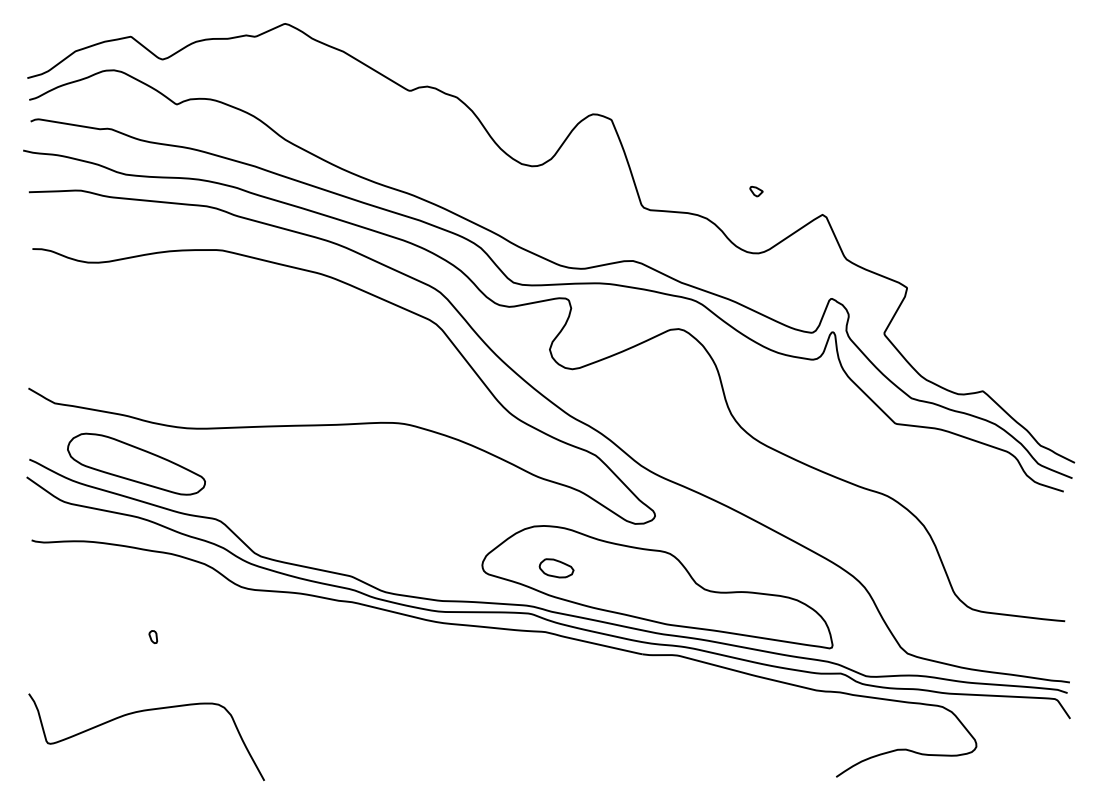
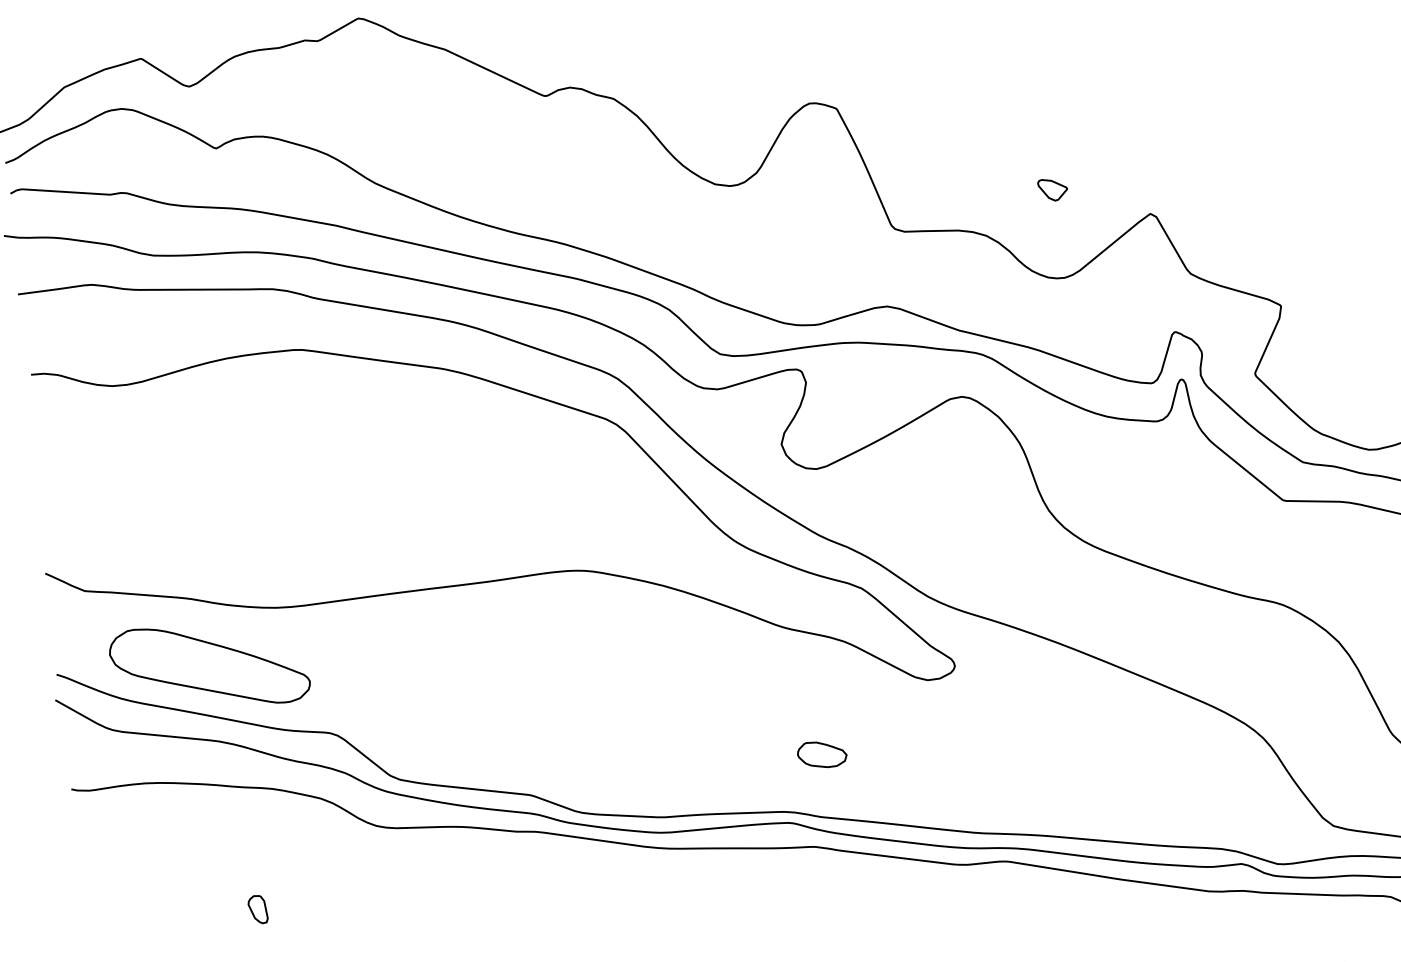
part: (756, 191) -> (1053, 190), size x1.6
part: (657, 587) -> (968, 767), removed
part: (153, 636) -> (258, 908), size x1.6

